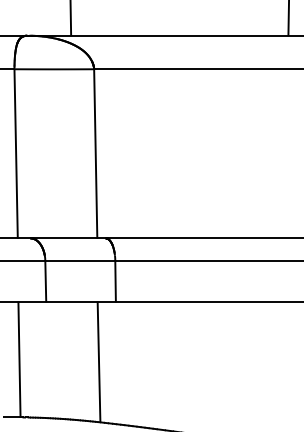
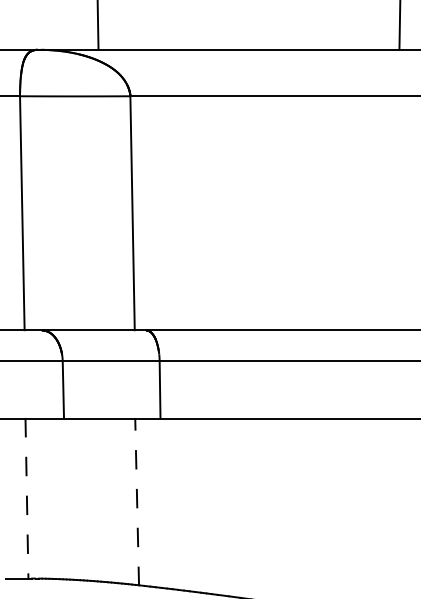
line: (19, 359) -> (26, 498), solid -> dashed
line: (99, 361) -> (137, 501), solid -> dashed

